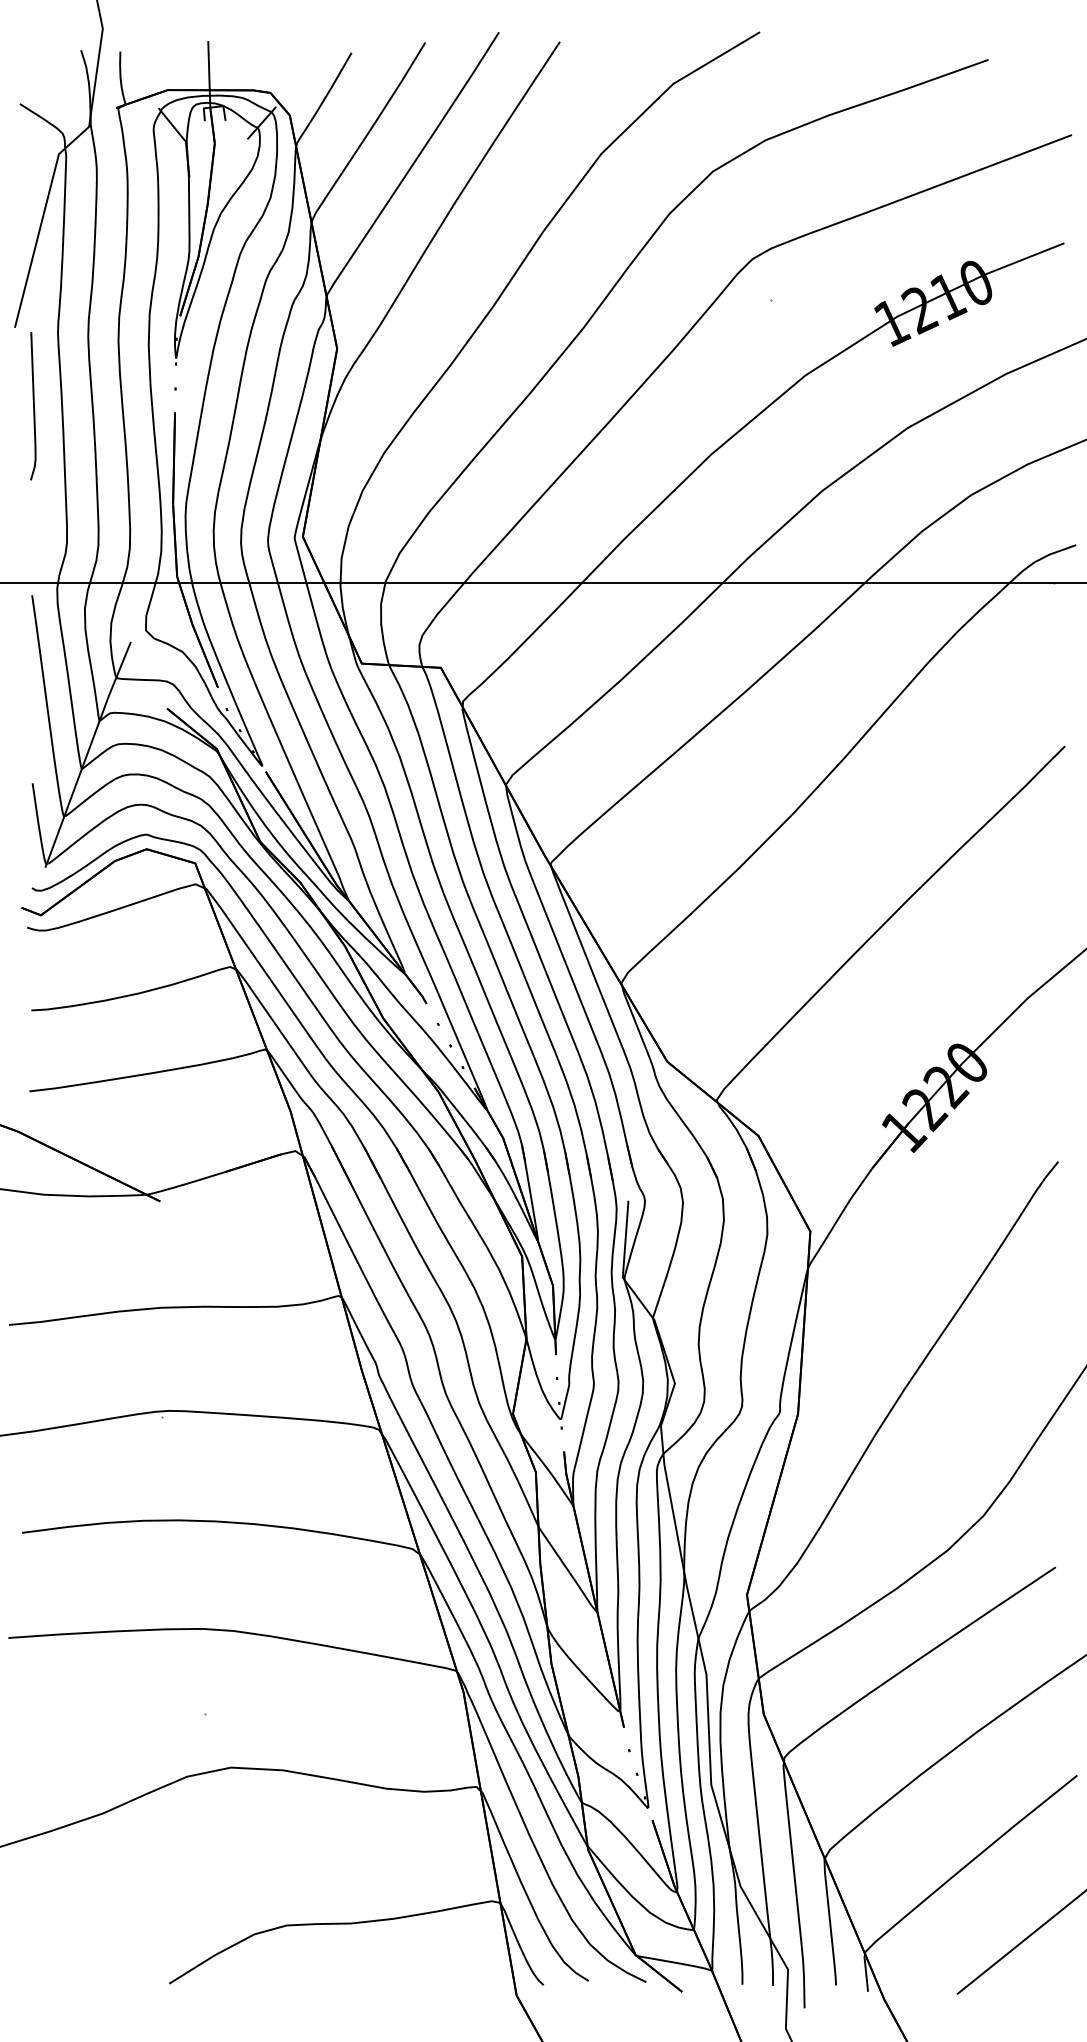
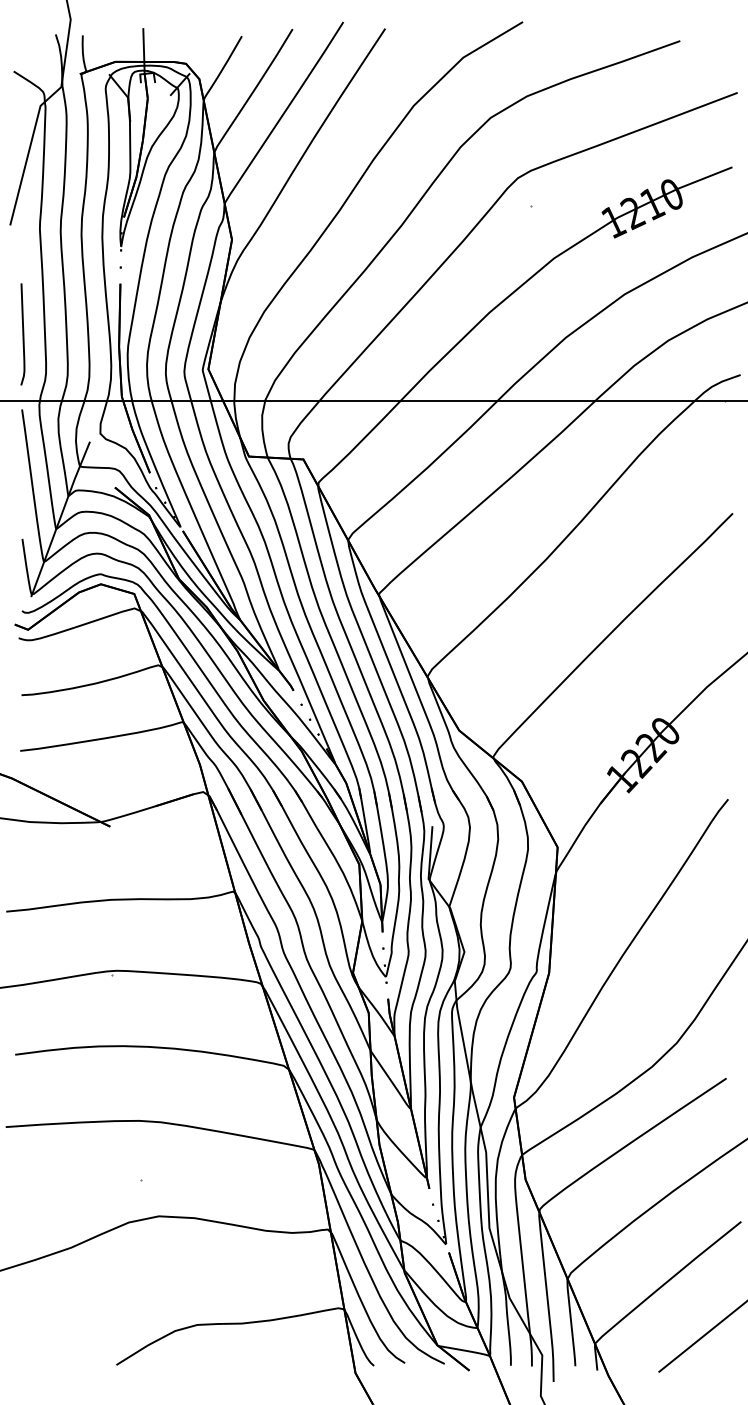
curve: (32, 406) -> (22, 334), moved

